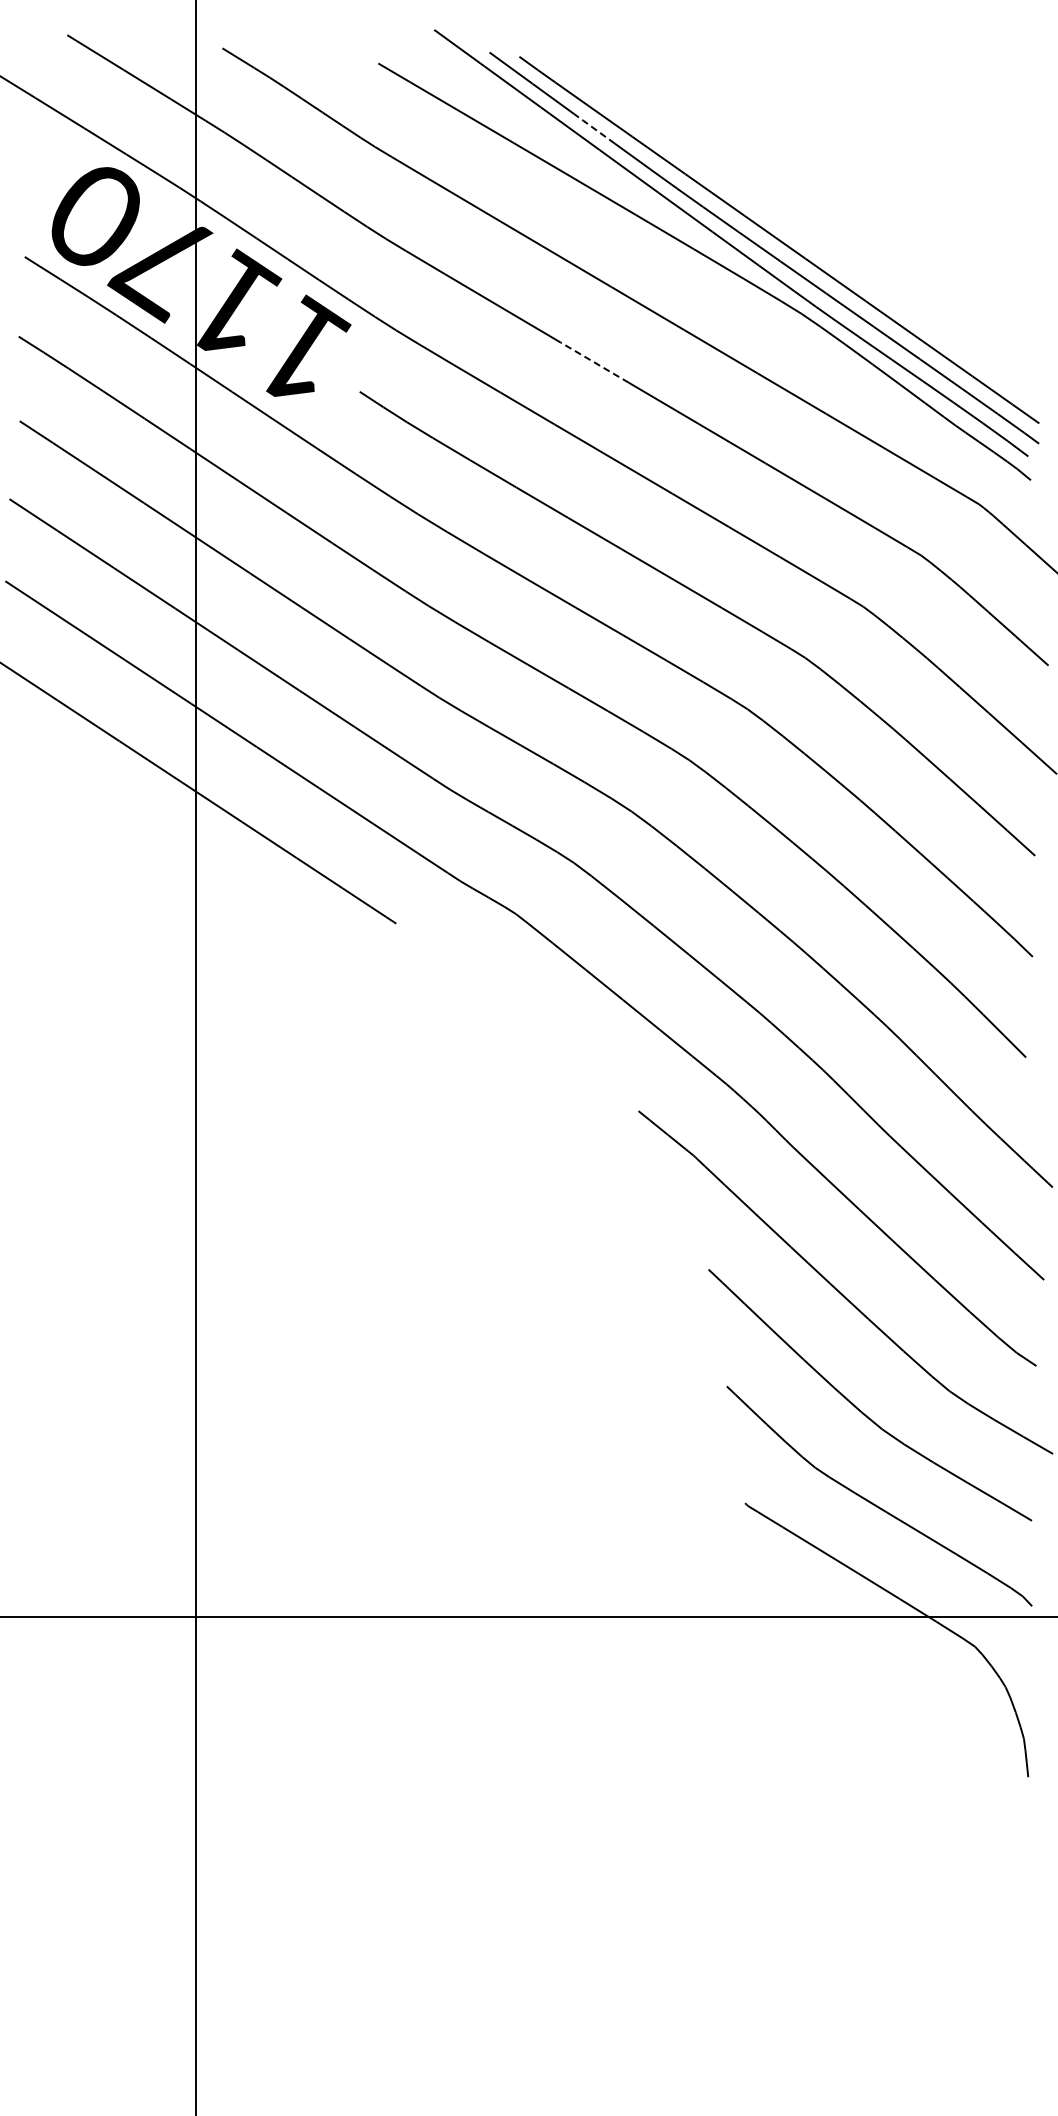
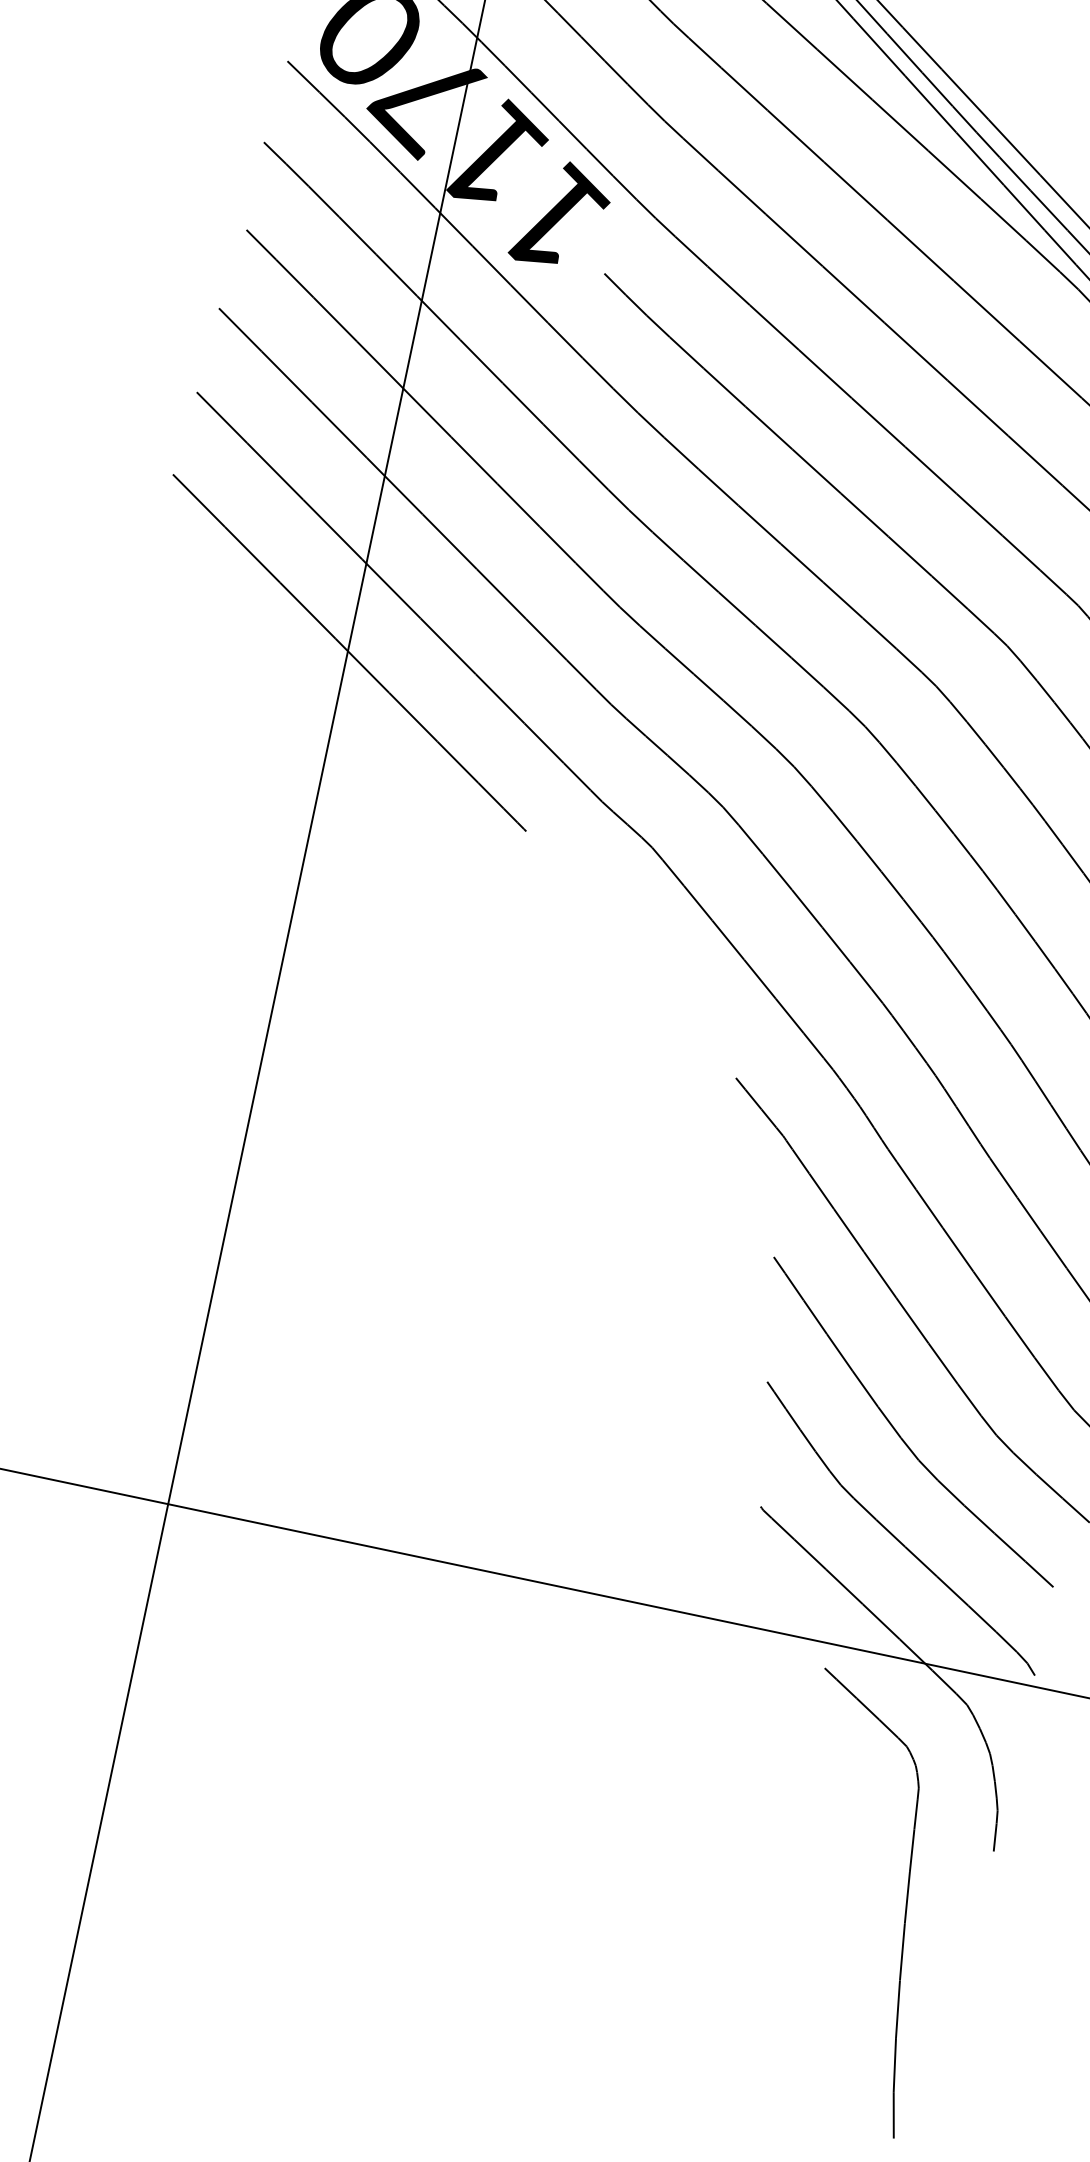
line: (594, 129) -> (904, 53), dashed -> solid
line: (594, 362) -> (853, 294), dashed -> solid
part: (956, 1841) -> (905, 1902), added

